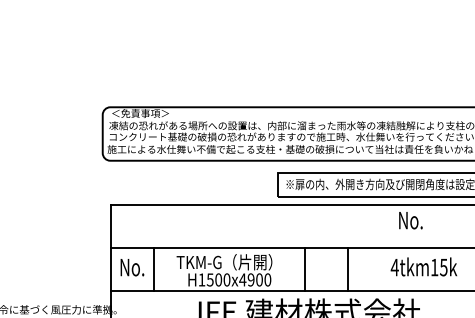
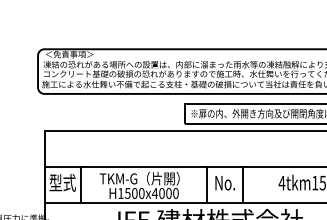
text: (410, 220) -> (224, 183), moved
text: (132, 266) -> (62, 182), No. -> 型式
text: (250, 279) -> (161, 193), H1500x4900 -> H1500x4000

